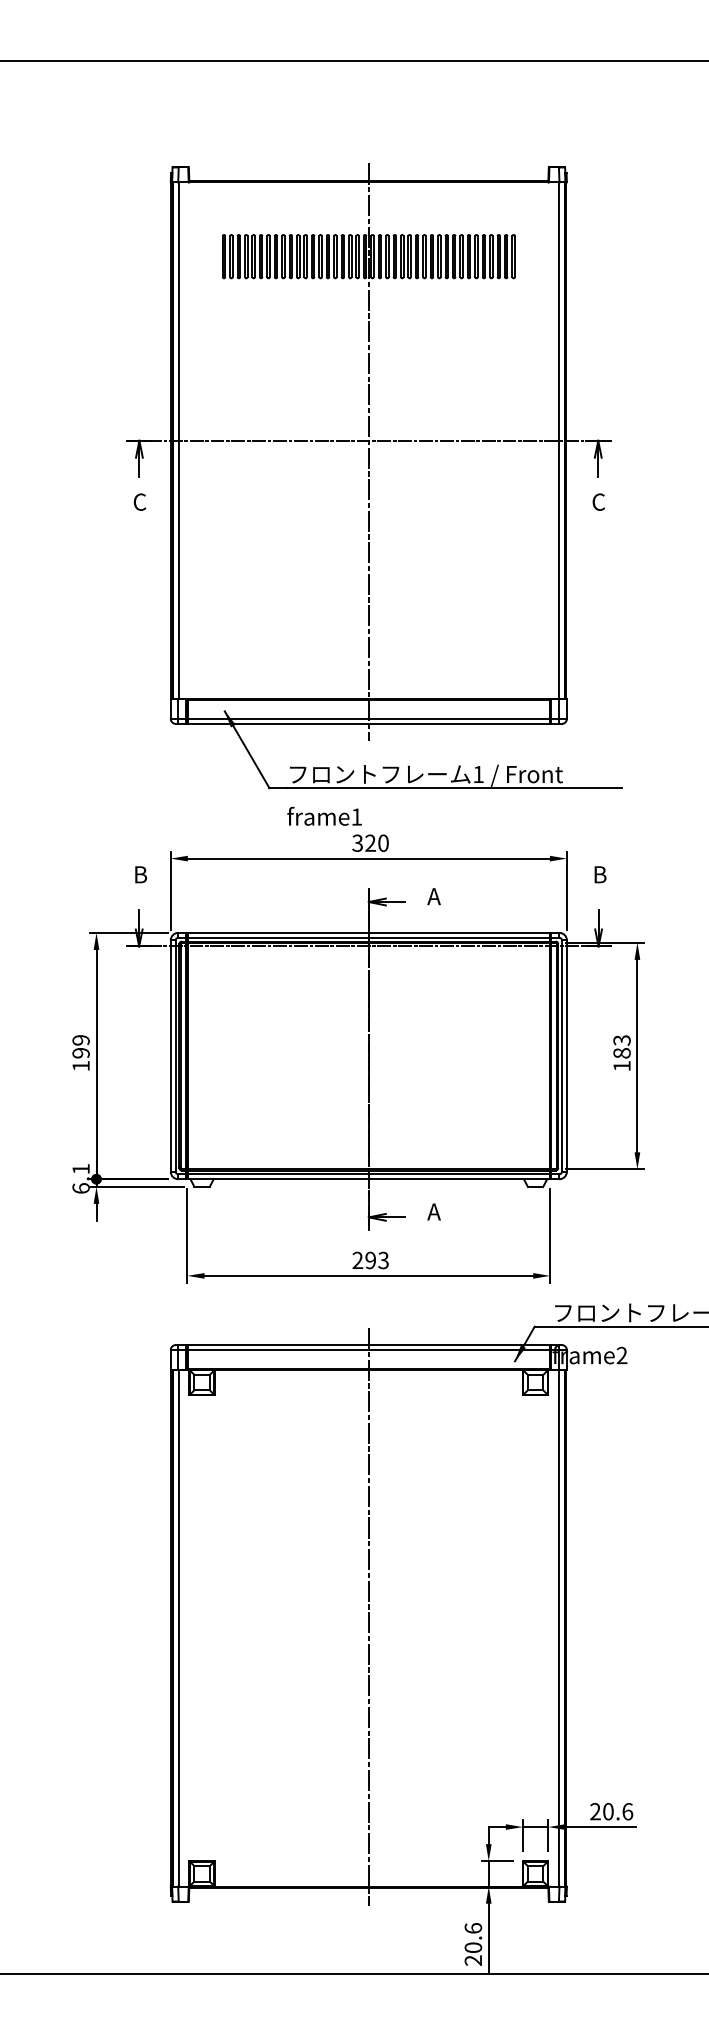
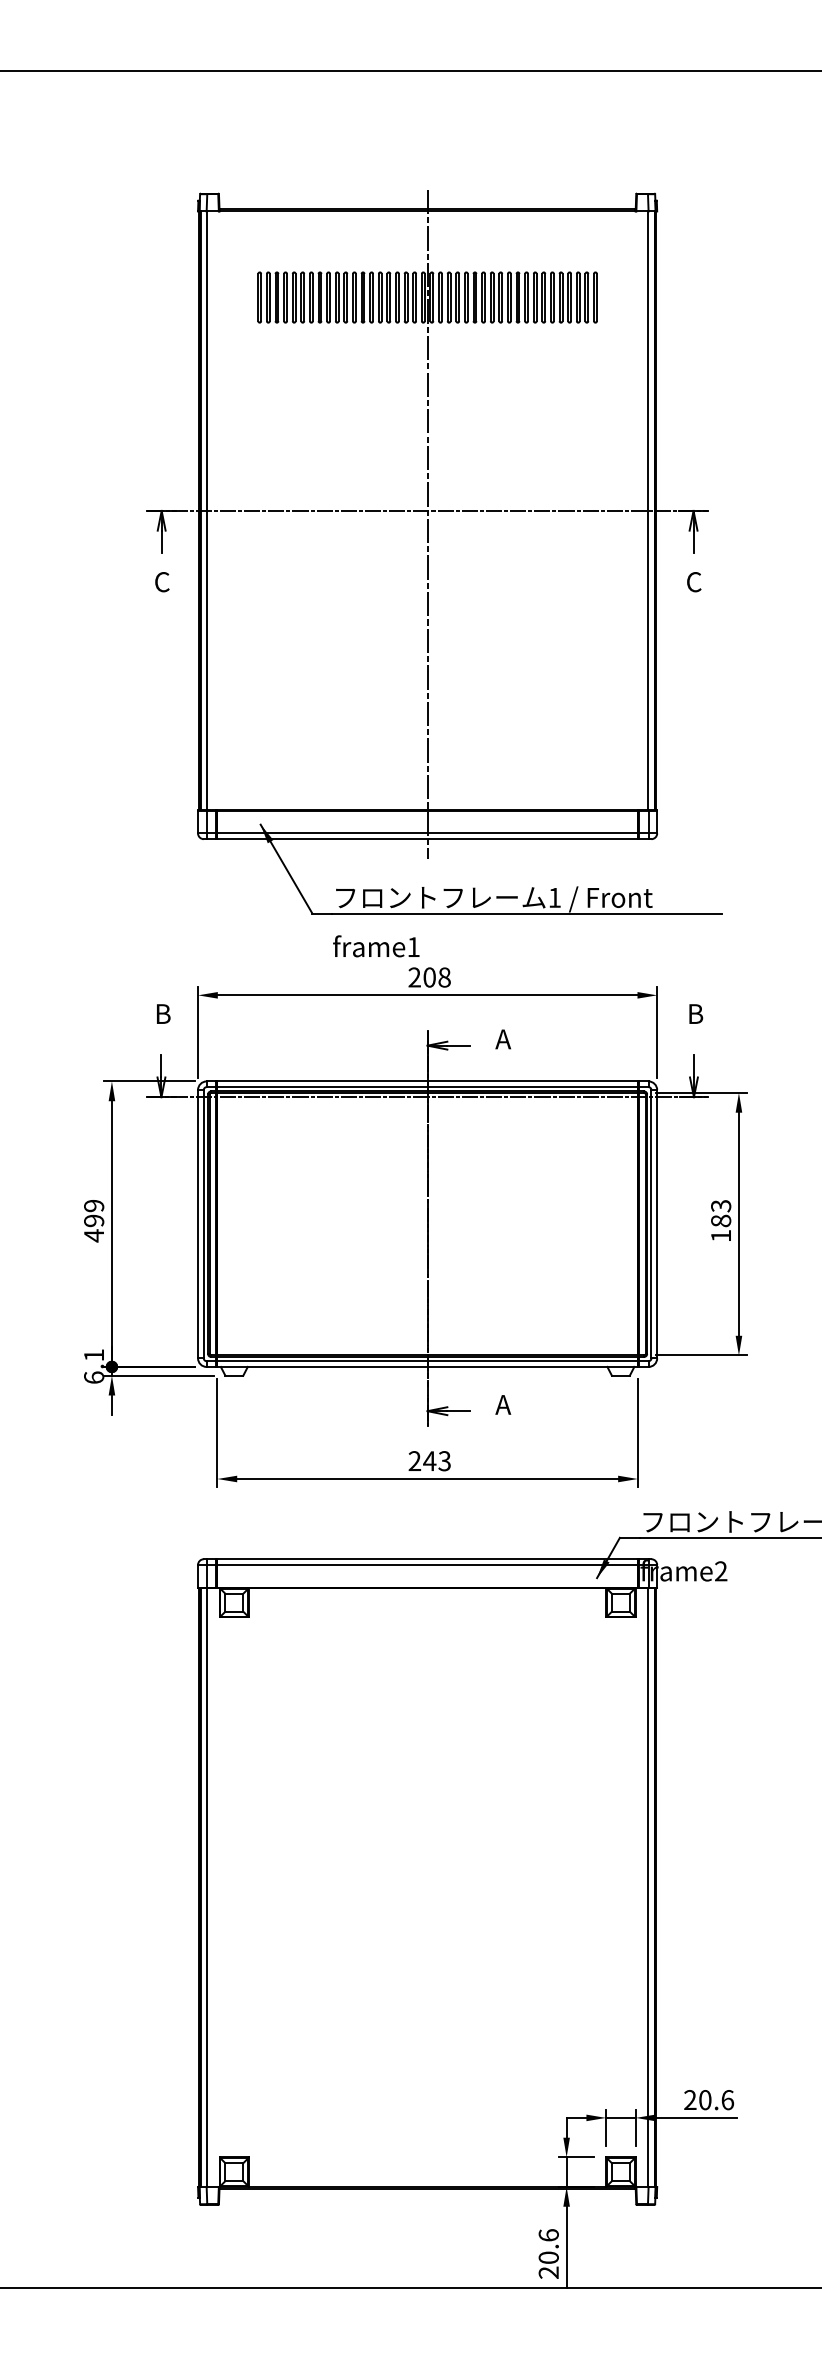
text: (370, 843) -> (429, 977), 320 -> 208
text: (80, 1065) -> (93, 1235), 199 -> 499
text: (370, 1260) -> (429, 1461), 293 -> 243
line: (368, 1616) -> (427, 1873), removed

